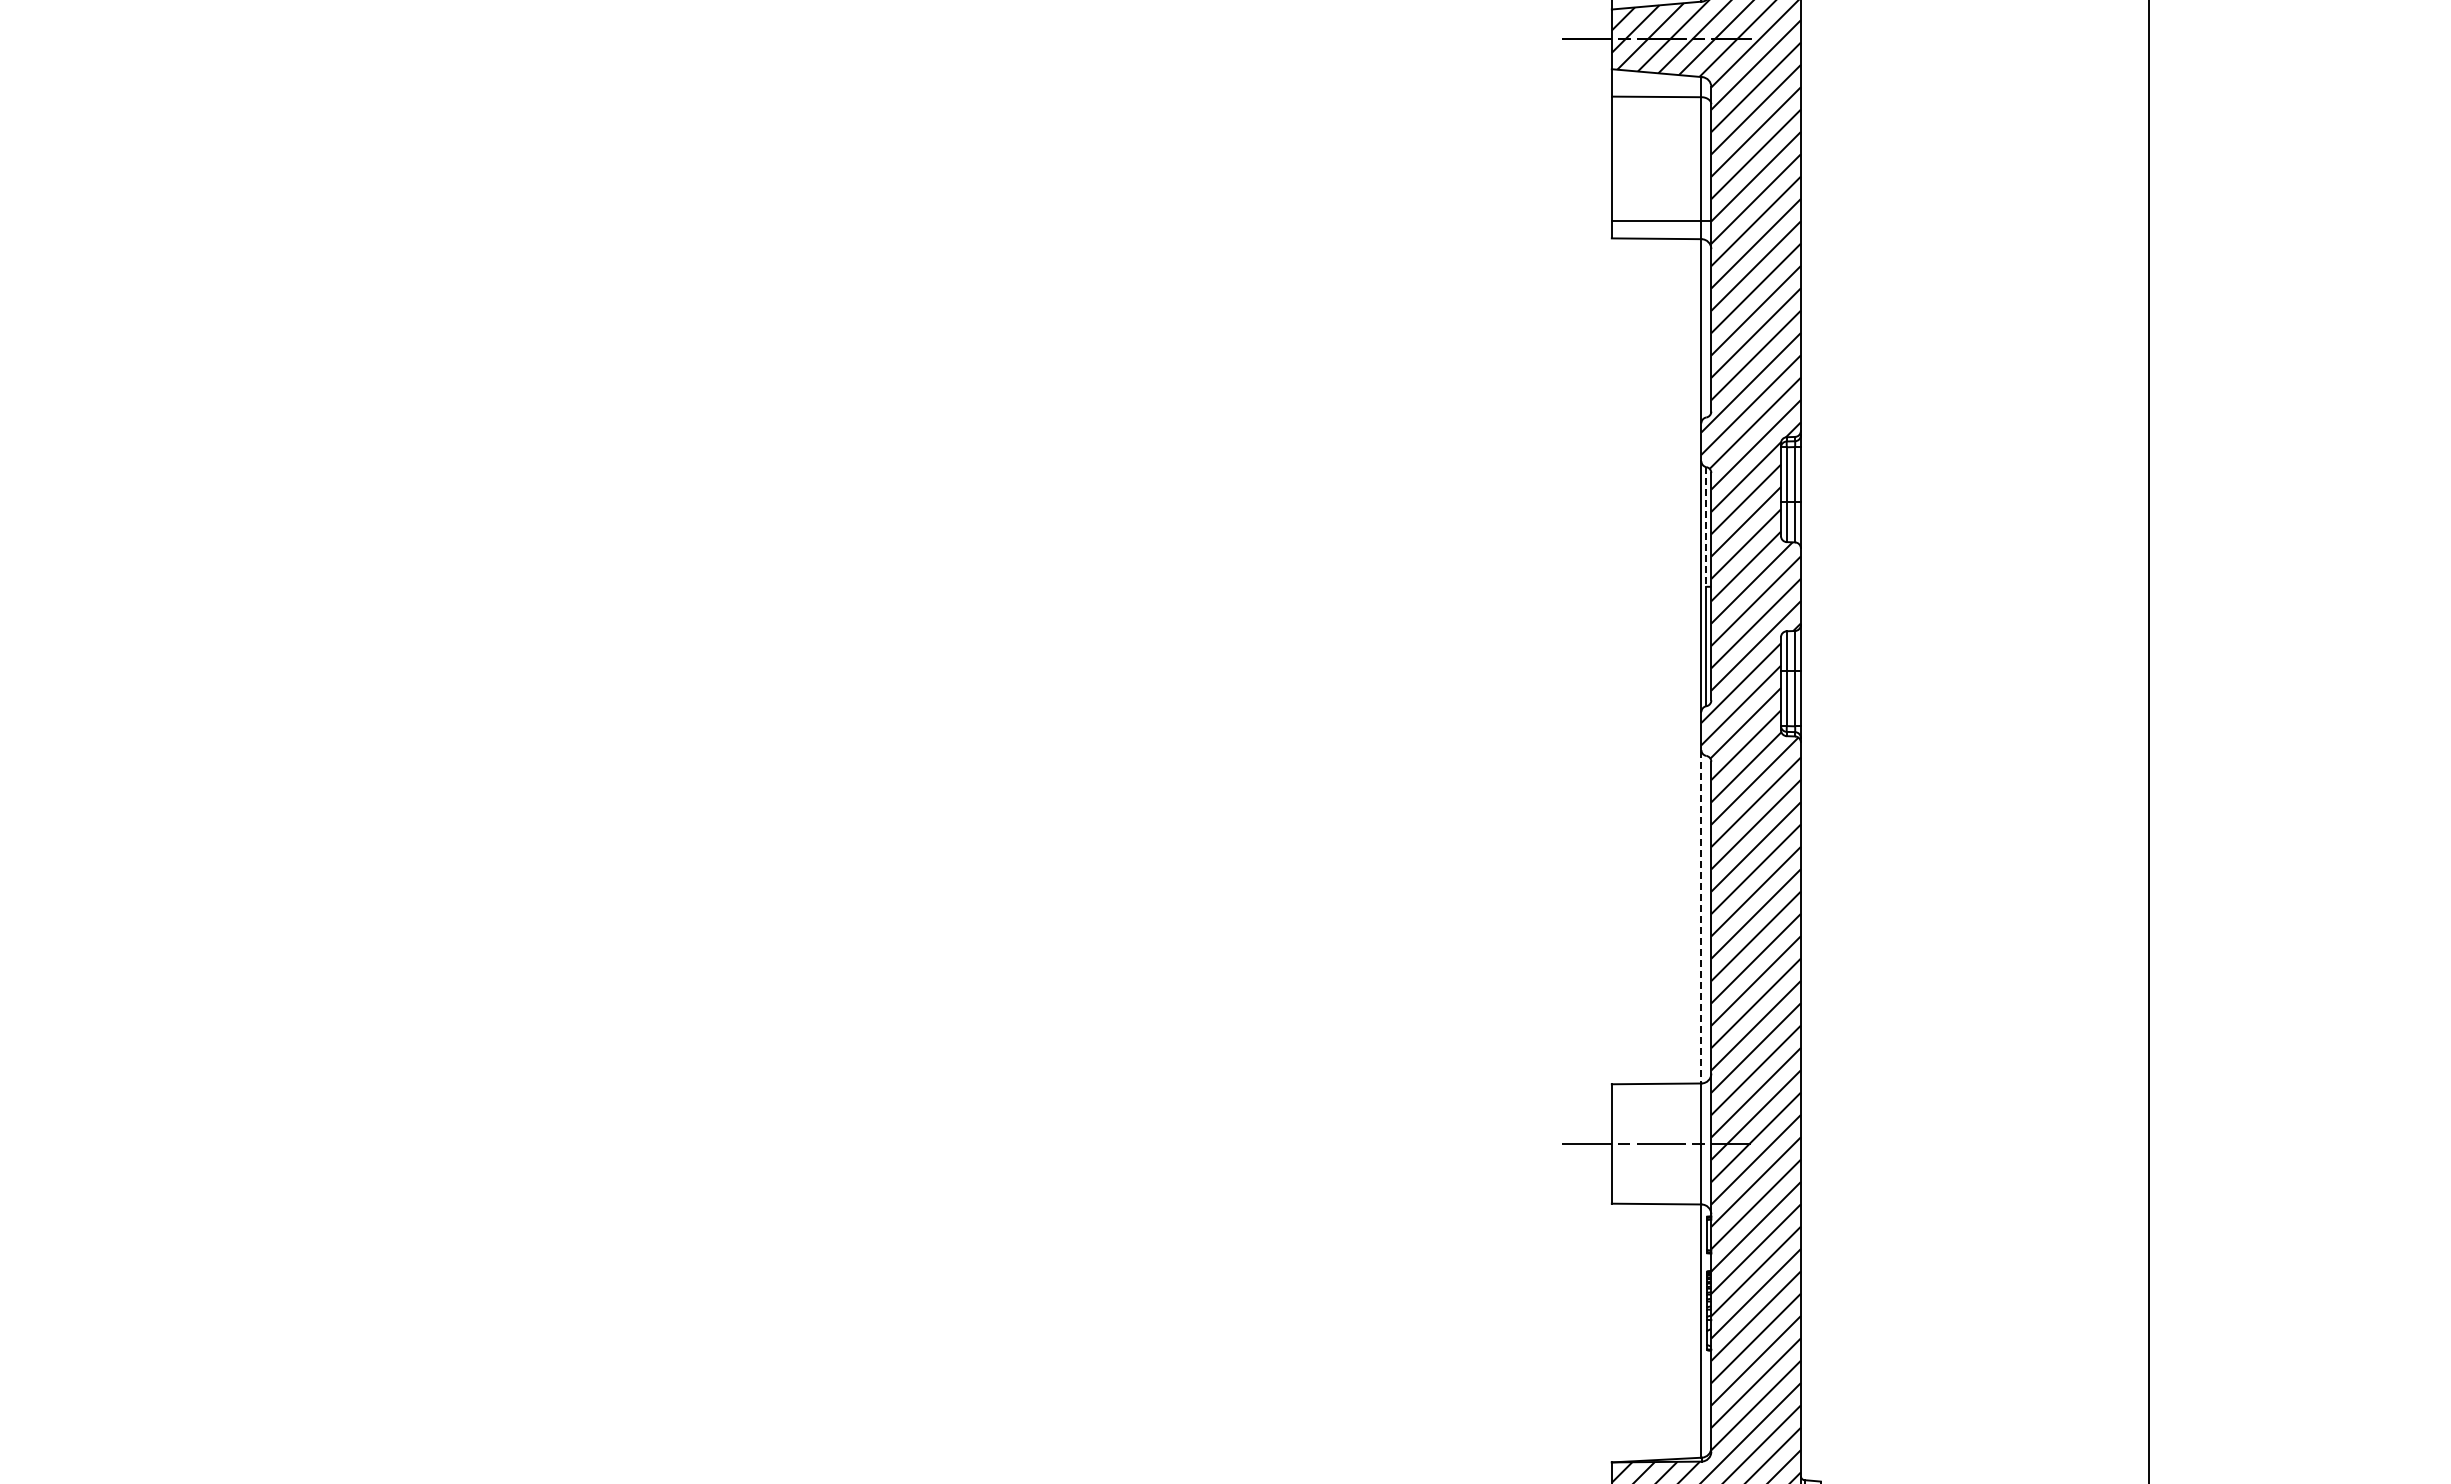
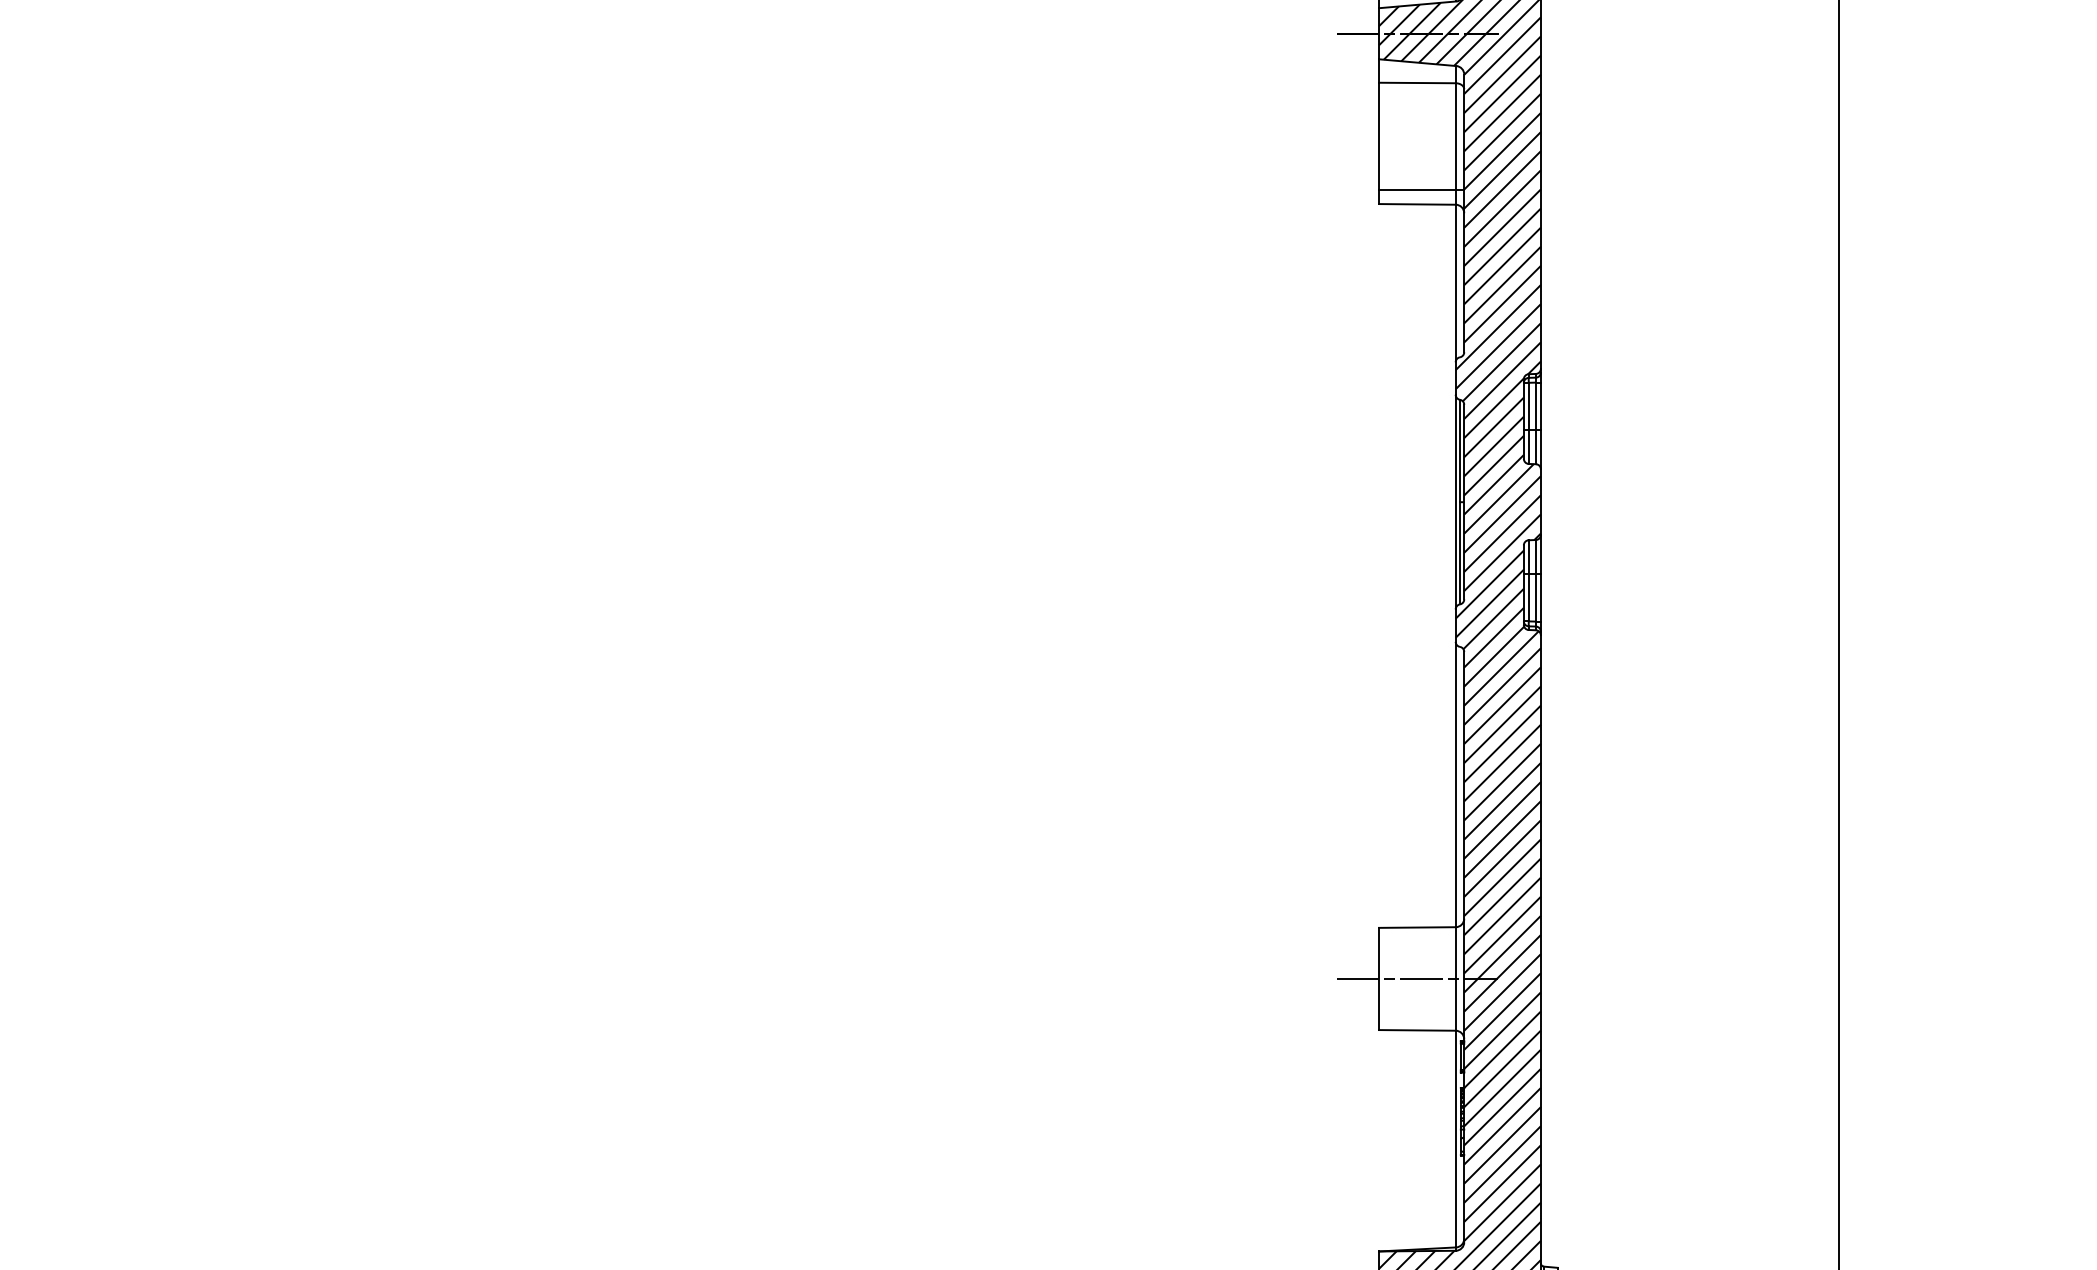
line: (1706, 526) -> (1460, 450), dashed -> solid
line: (1701, 917) -> (1455, 785), dashed -> solid

